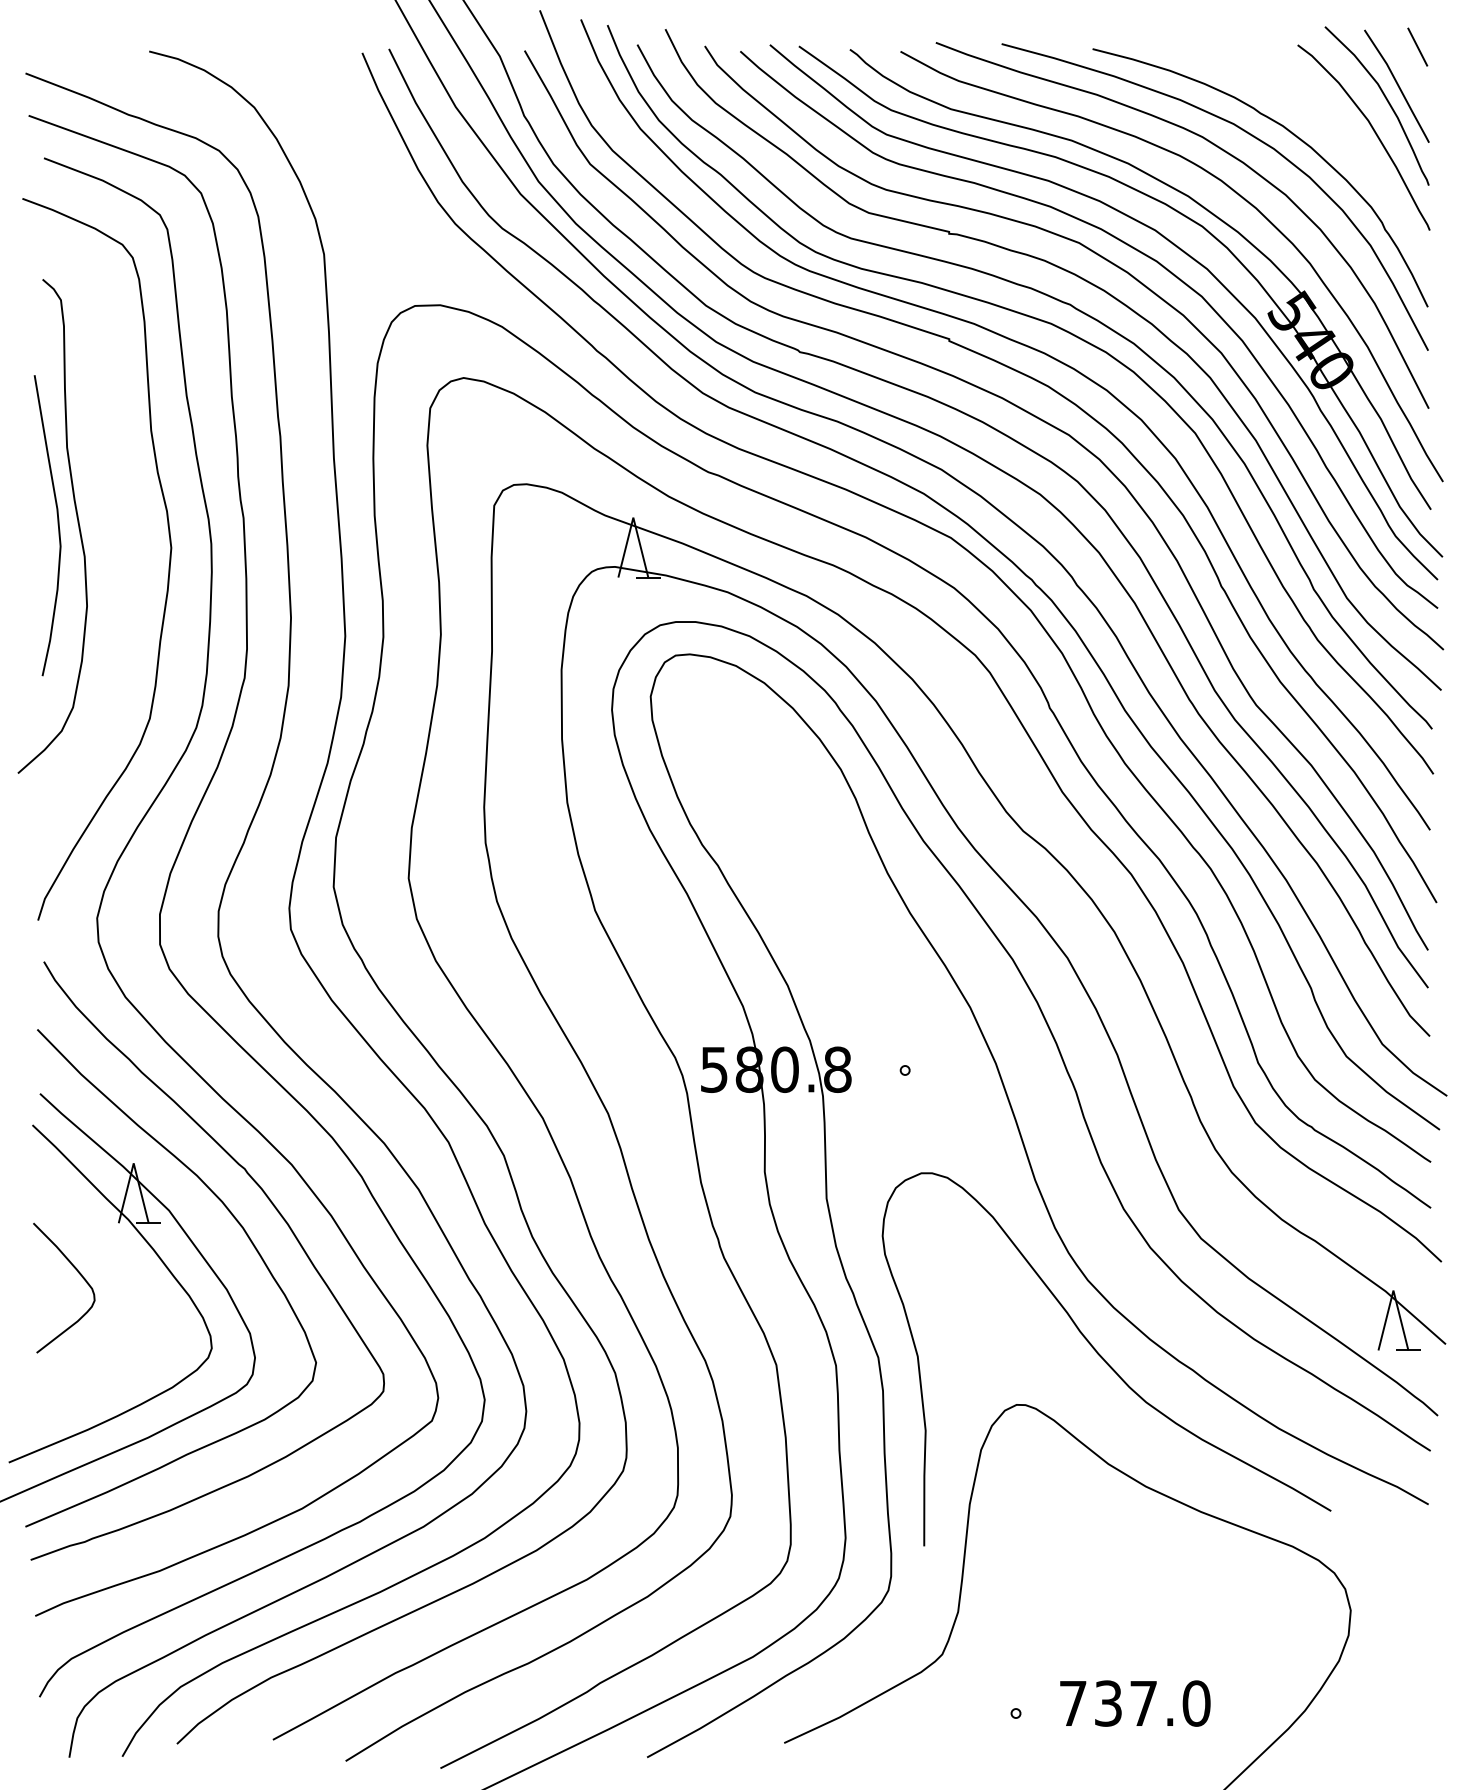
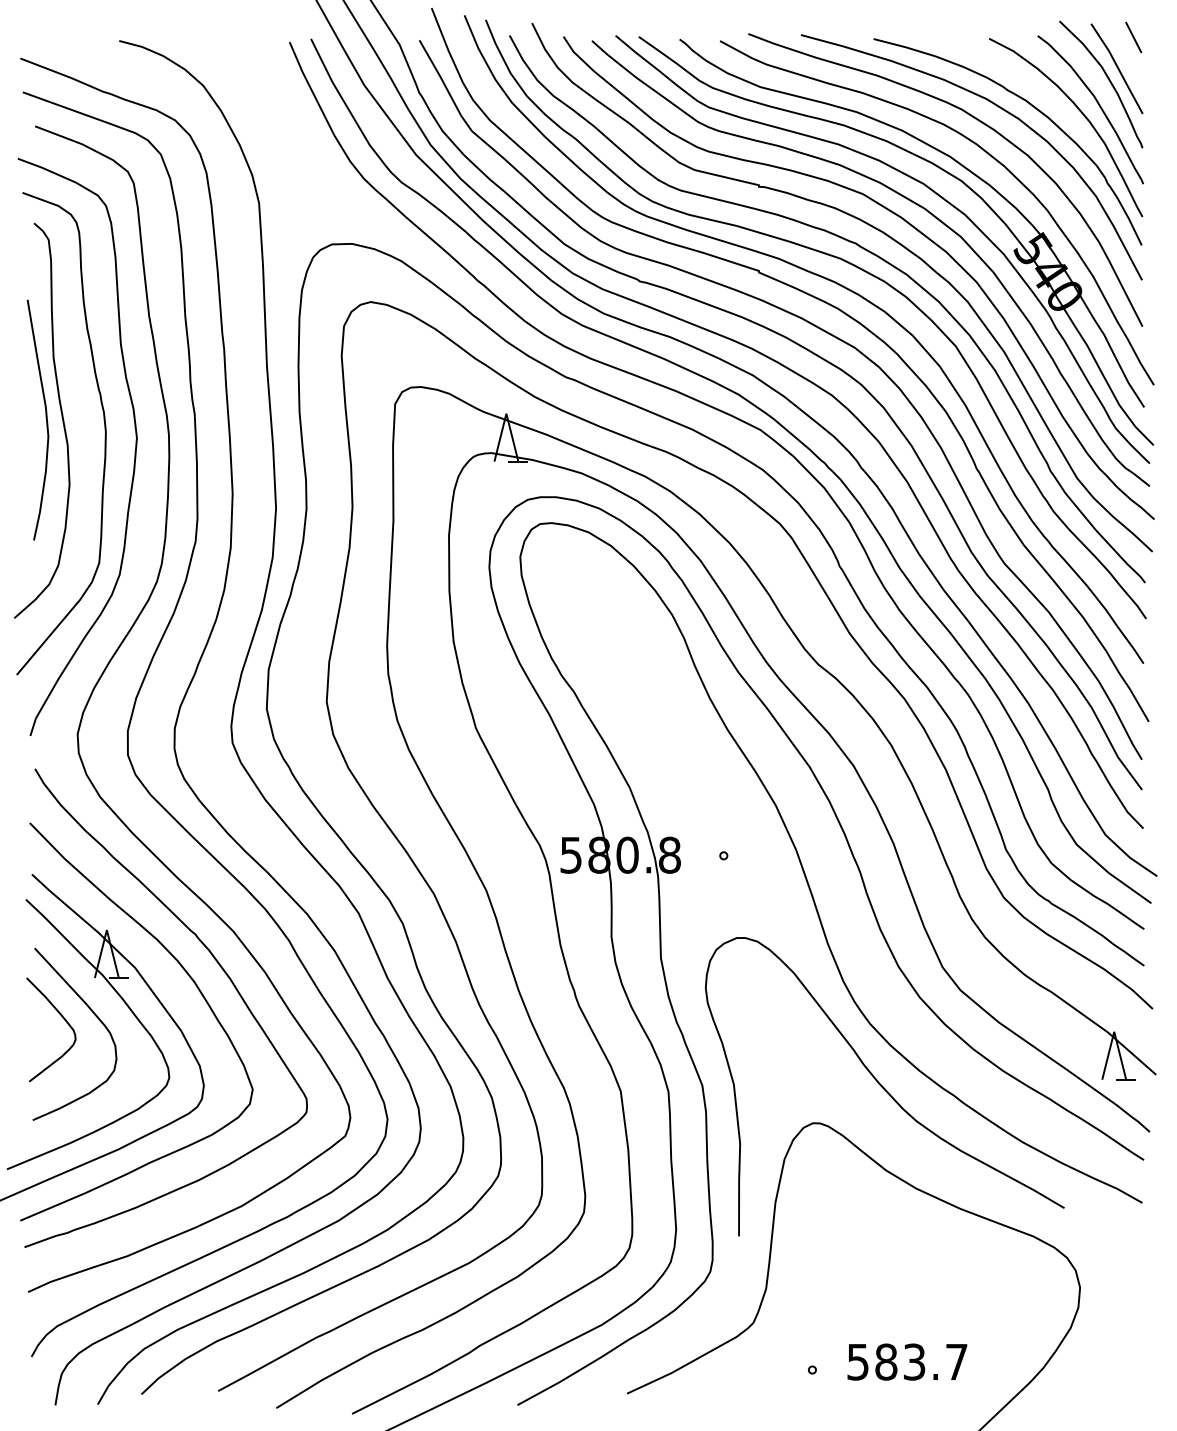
curve: (1354, 145) -> (1083, 116), added
curve: (130, 544) -> (104, 435), added
curve: (117, 1268) -> (93, 1014), added
text: (1134, 1702) -> (907, 1361), 737.0 -> 583.7

